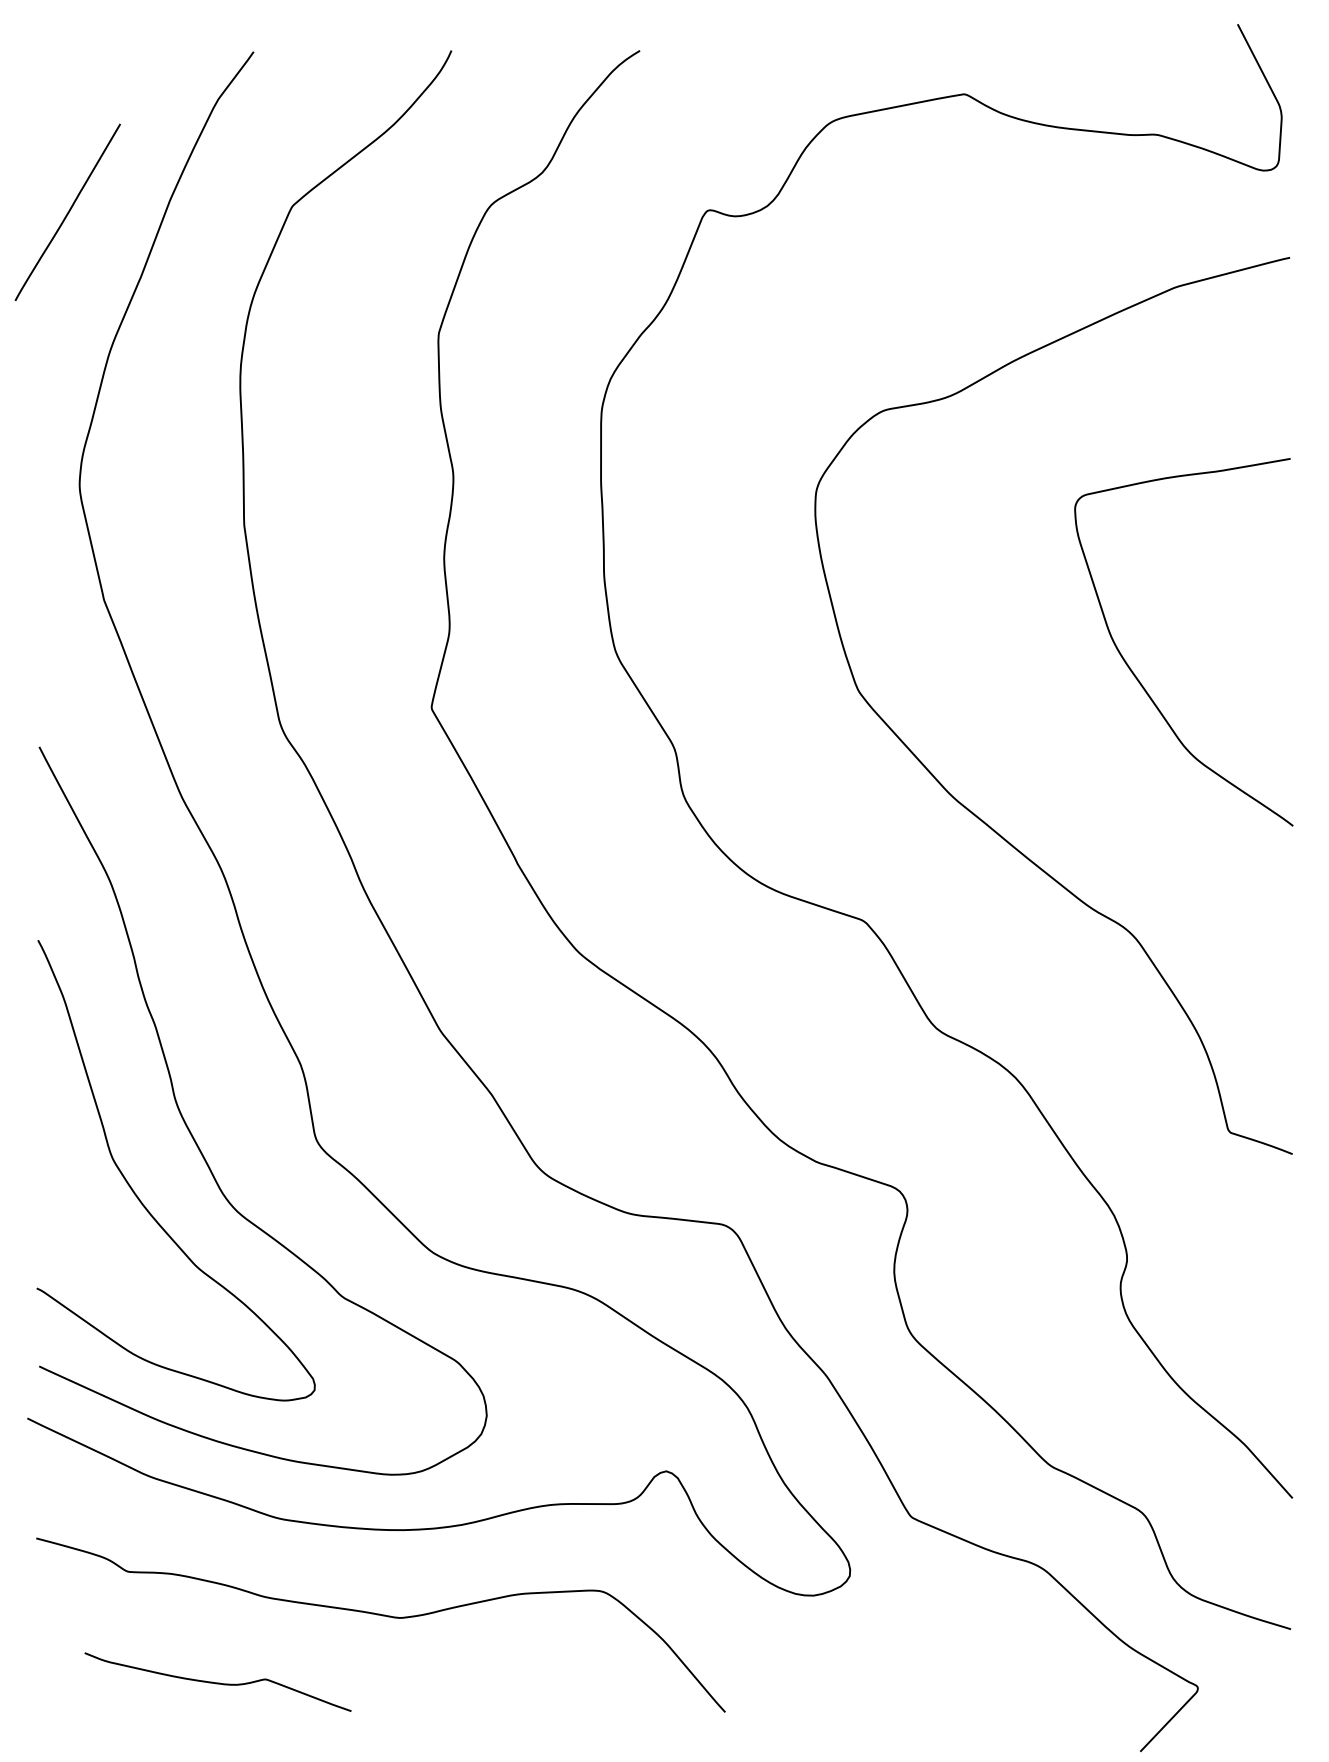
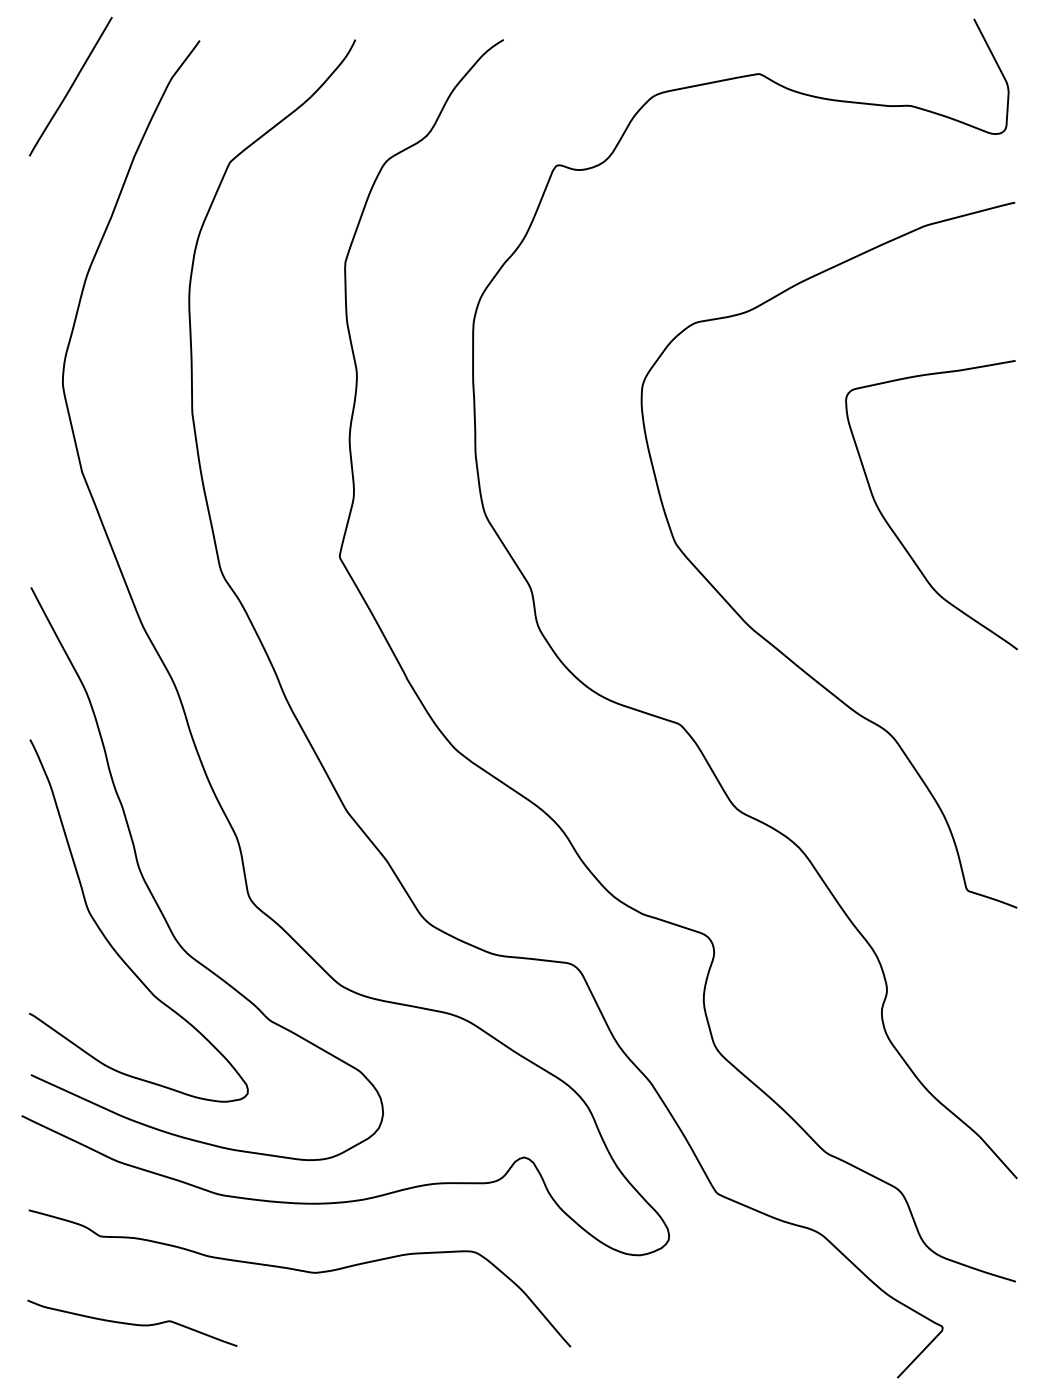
line: (68, 211) -> (71, 85), moved
curve: (217, 1682) -> (131, 1323), moved

